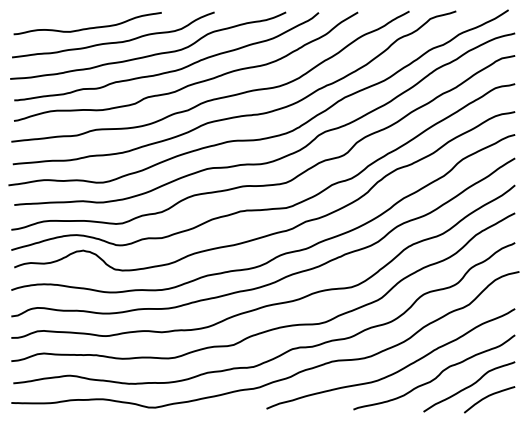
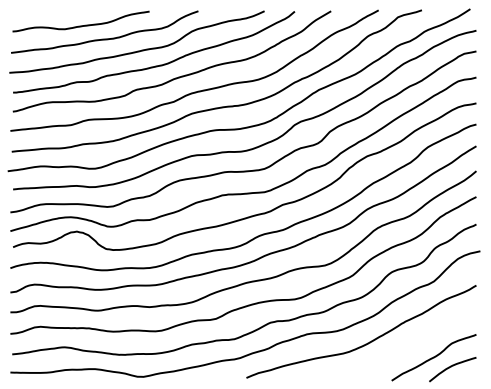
curve: (437, 375) -> (404, 347), removed

